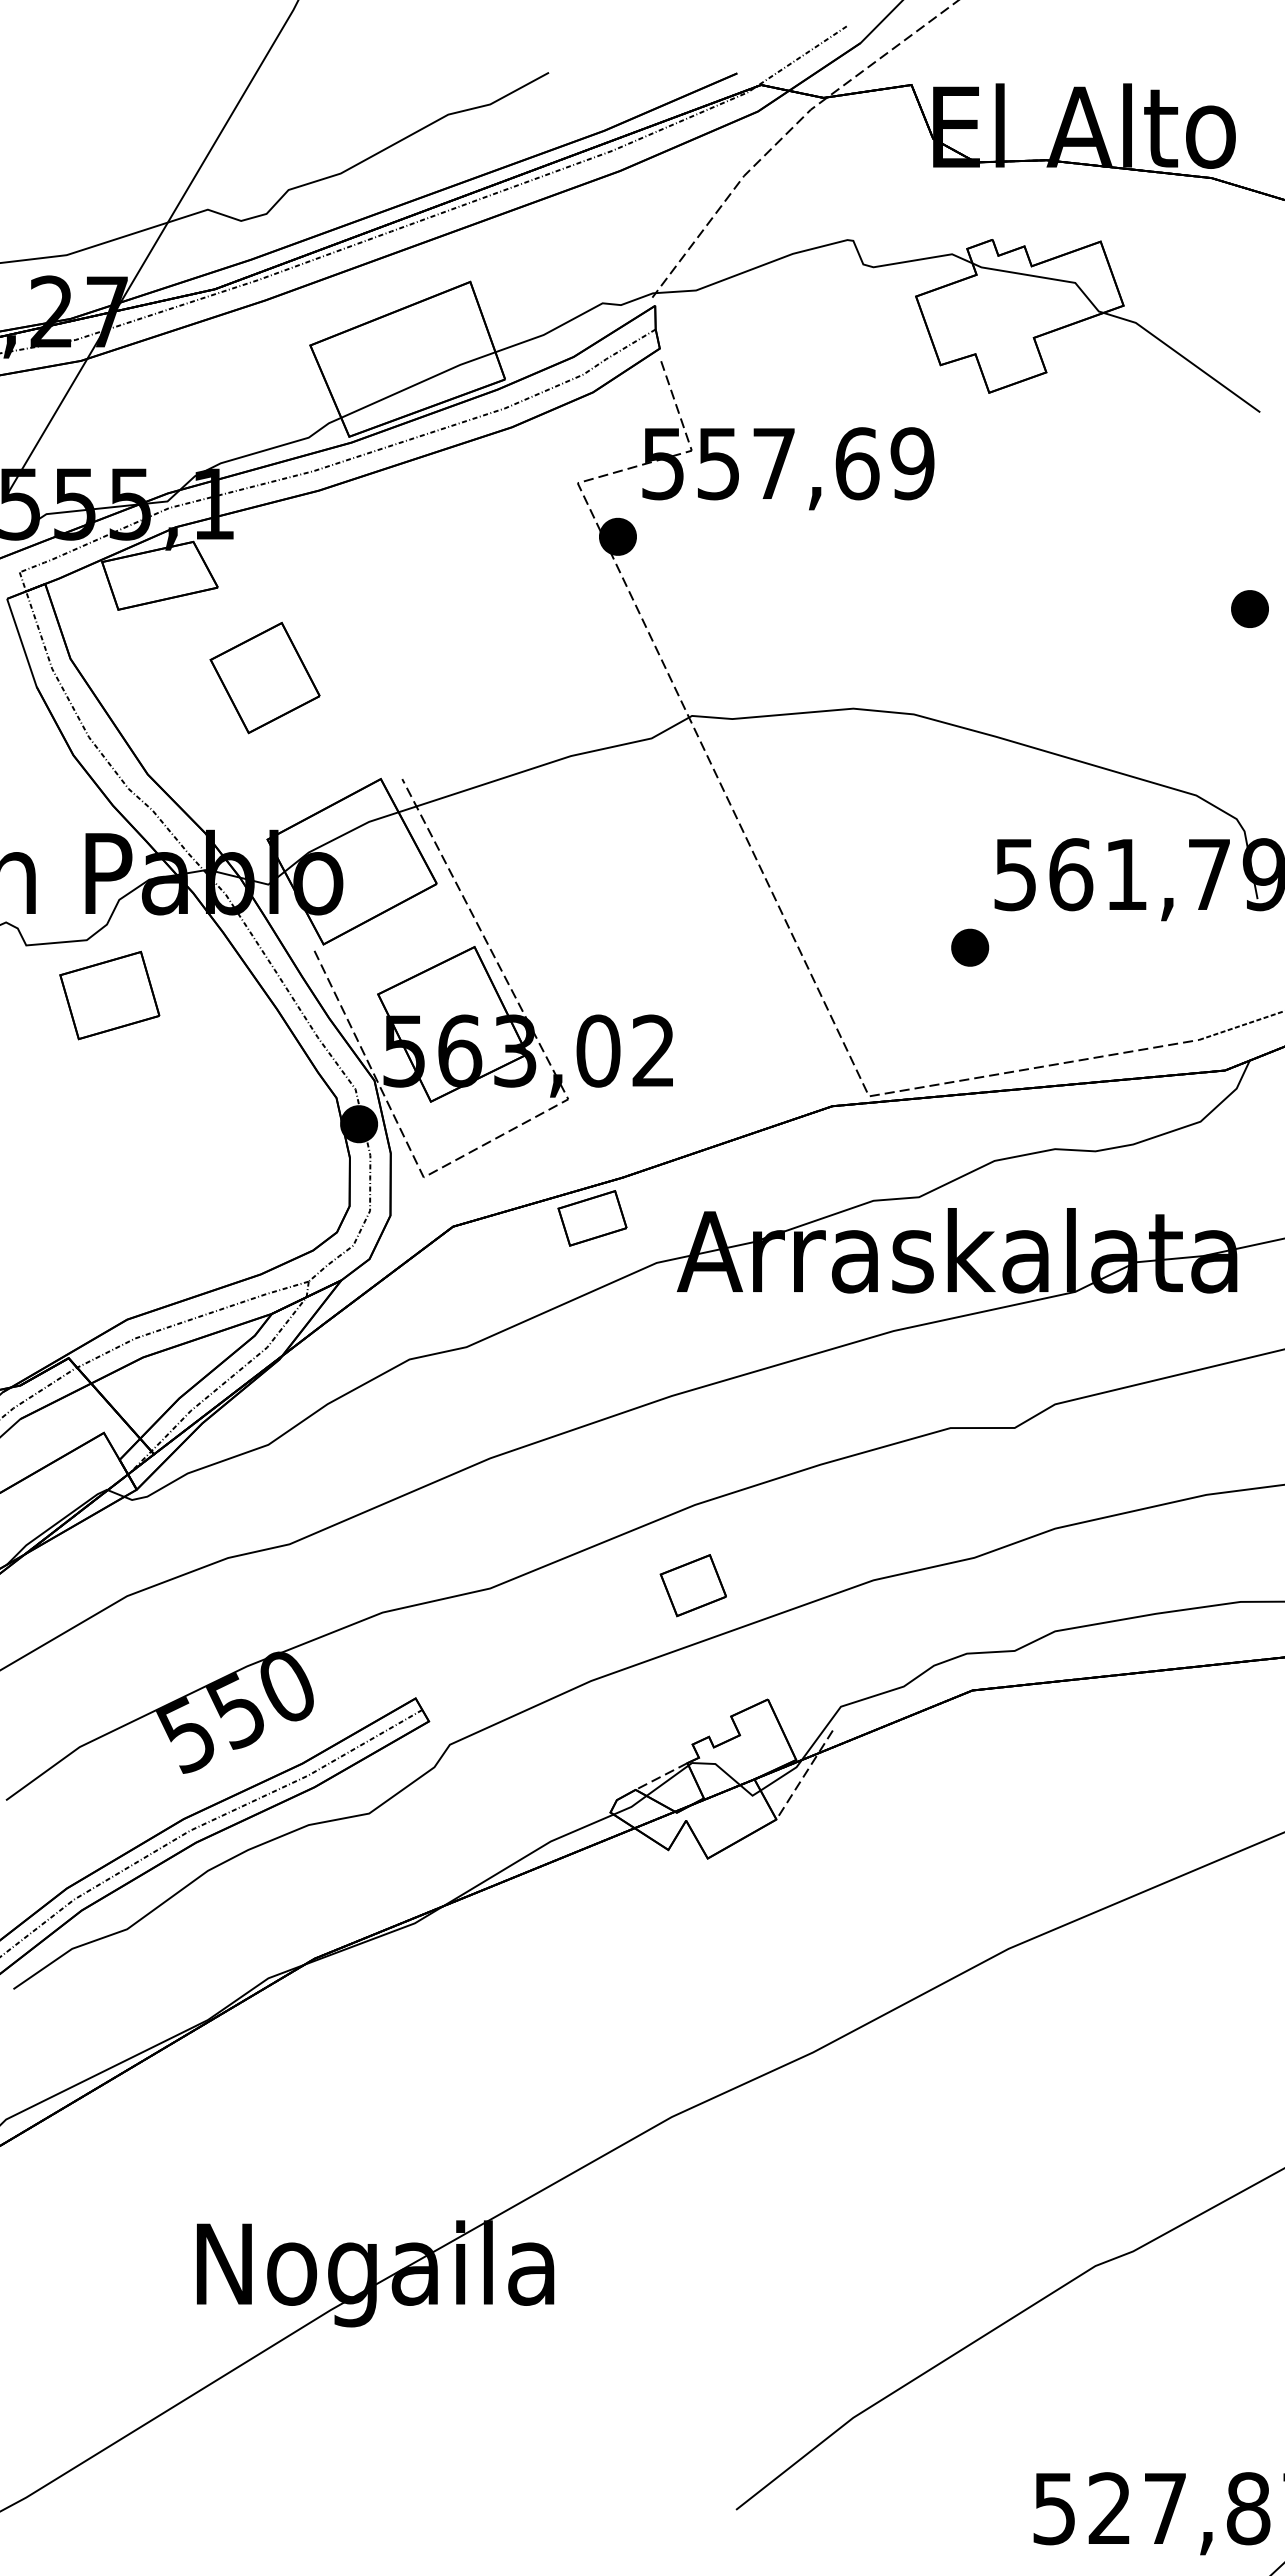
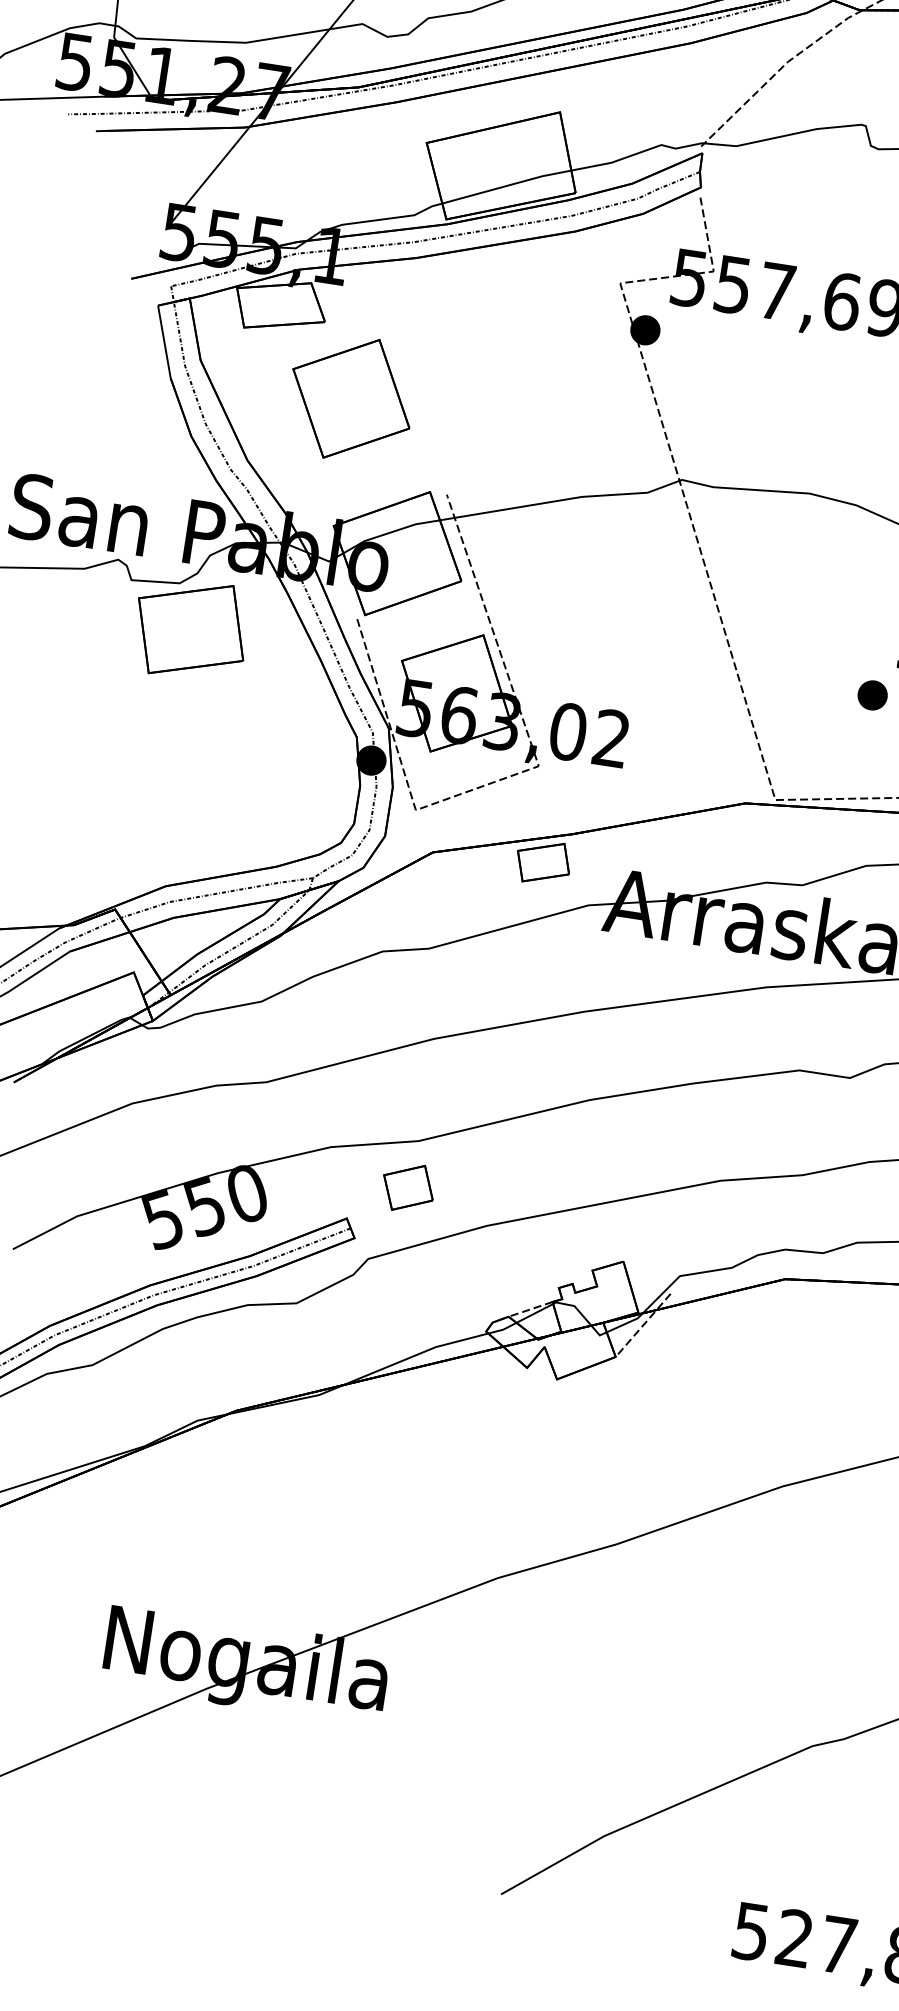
part: (264, 677) -> (350, 398), size x1.43
part: (109, 995) -> (190, 629), size x1.43
part: (692, 1585) -> (407, 1187), moved

